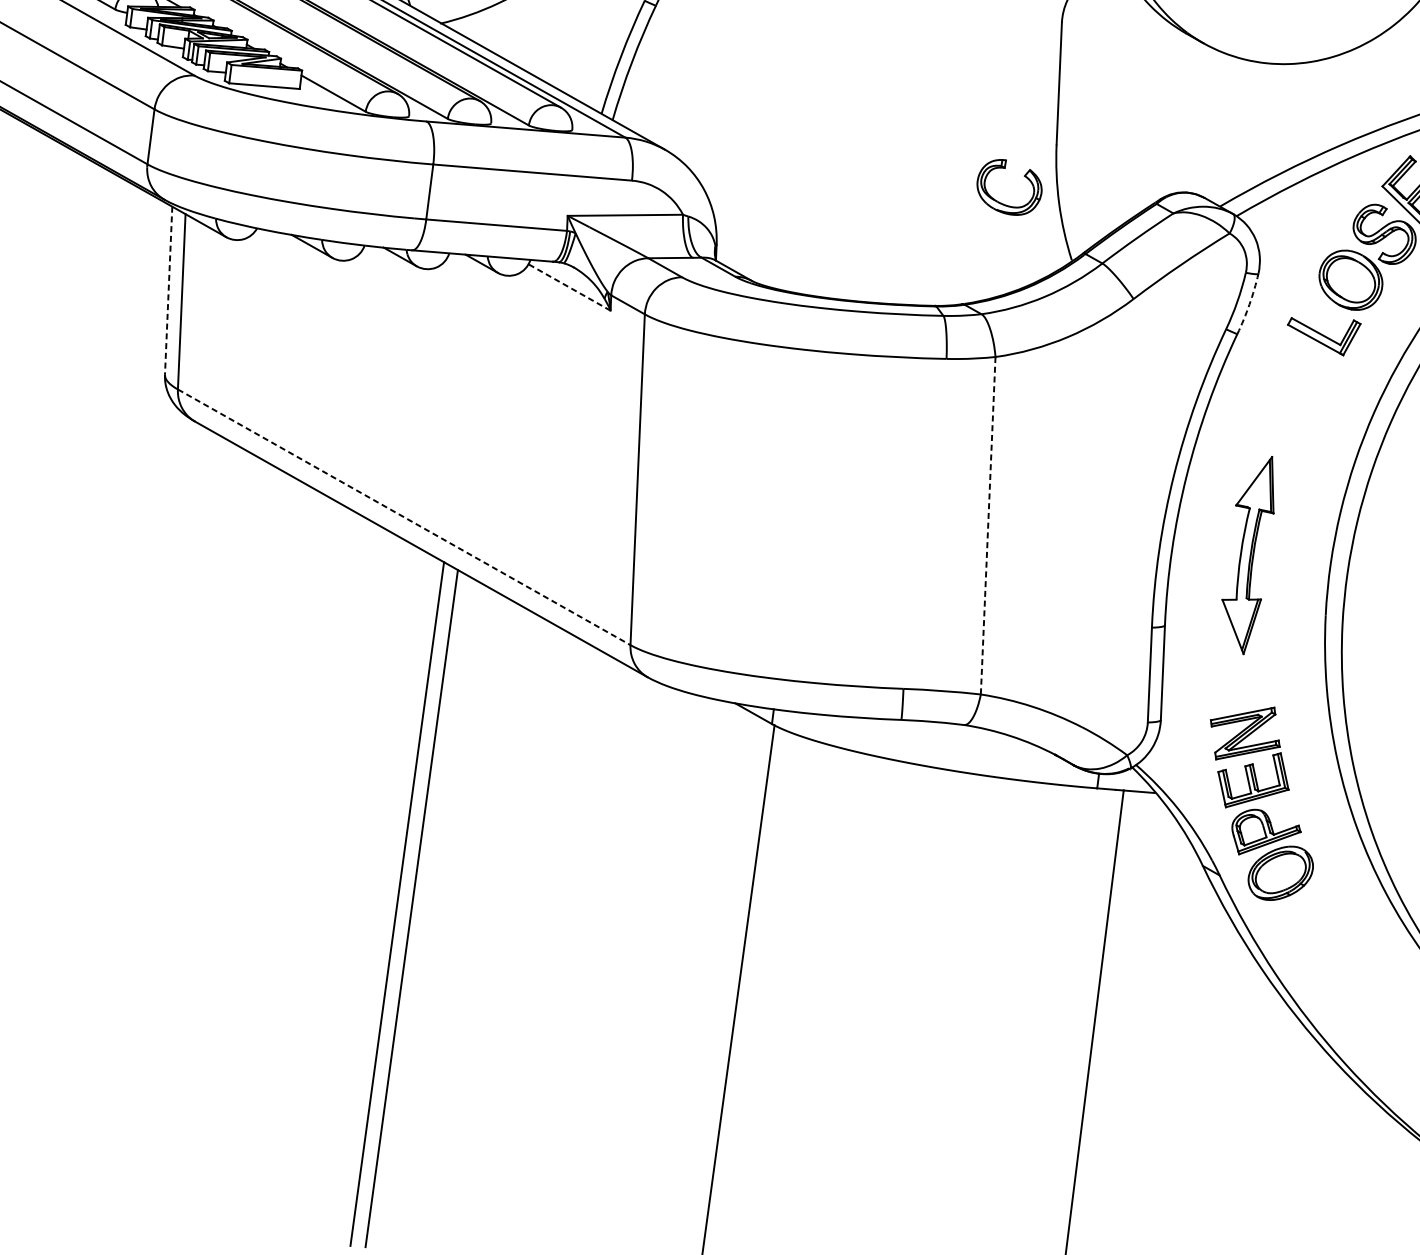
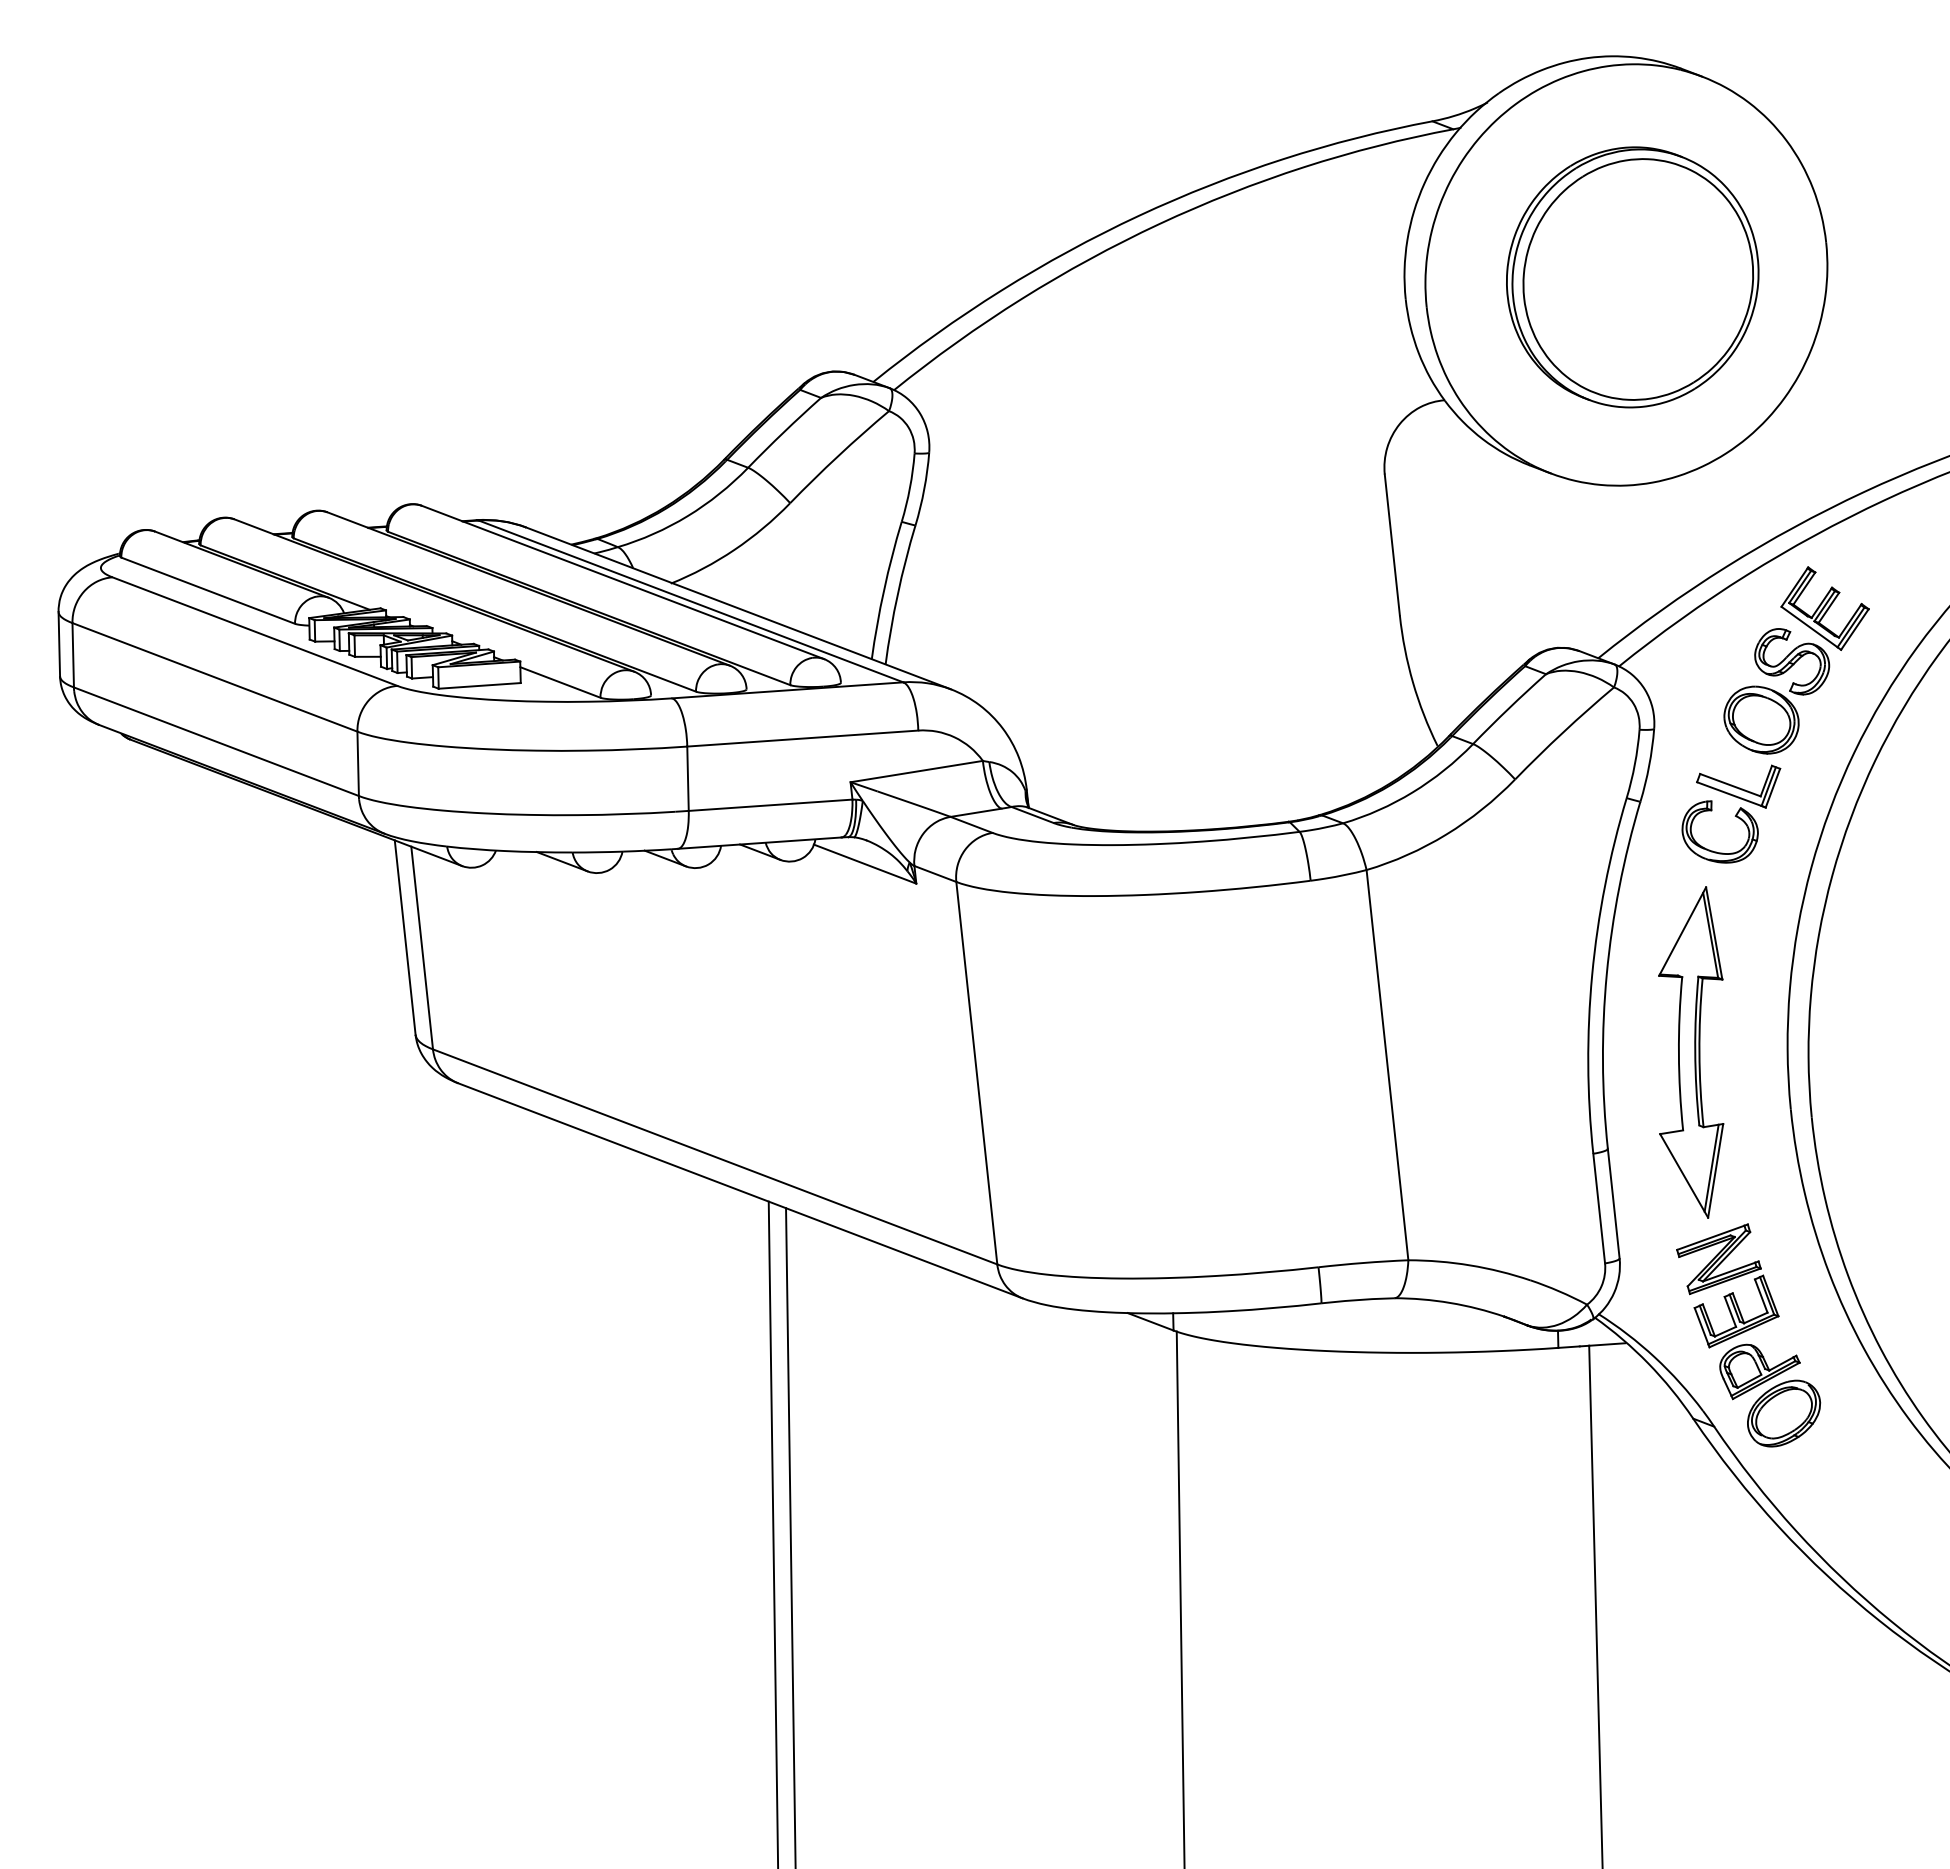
part: (1003, 203) -> (1716, 851), moved
line: (569, 287) -> (865, 864), dashed -> solid
line: (168, 290) -> (405, 937), dashed -> solid
arc: (1249, 304) -> (1649, 765), dashed -> solid
line: (404, 516) -> (715, 1156), dashed -> solid
line: (988, 526) -> (1387, 1065), dashed -> solid
part: (1248, 554) -> (1691, 1052), size x1.43

